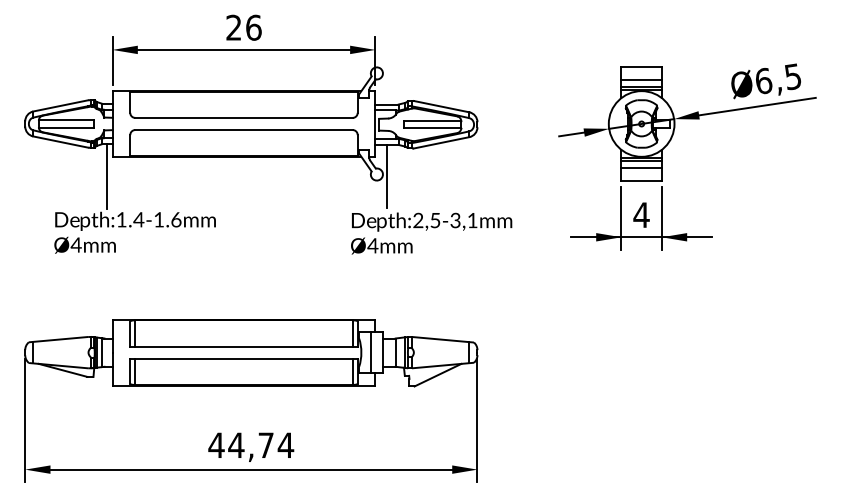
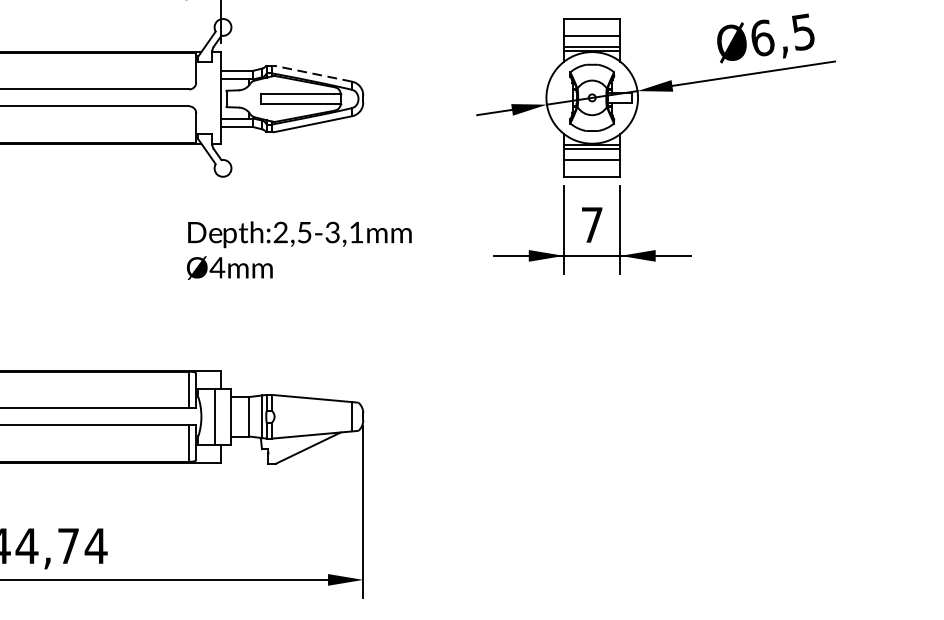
line: (441, 106) -> (313, 73), solid -> dashed
line: (387, 175) -> (237, 169), removed
text: (641, 214) -> (592, 224), 4 -> 7

